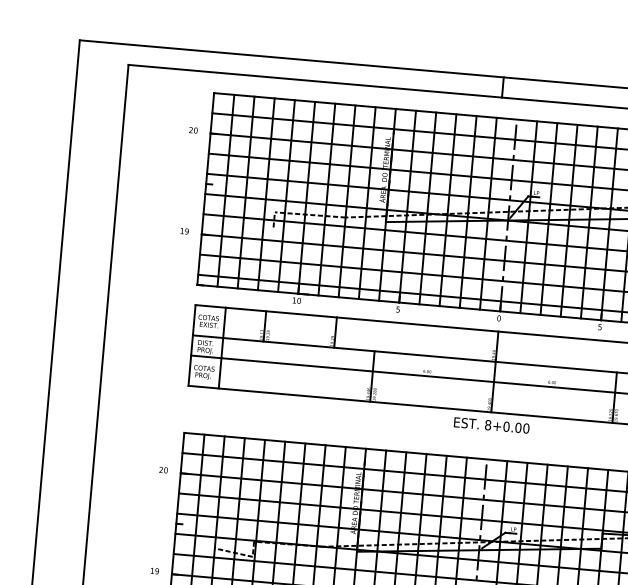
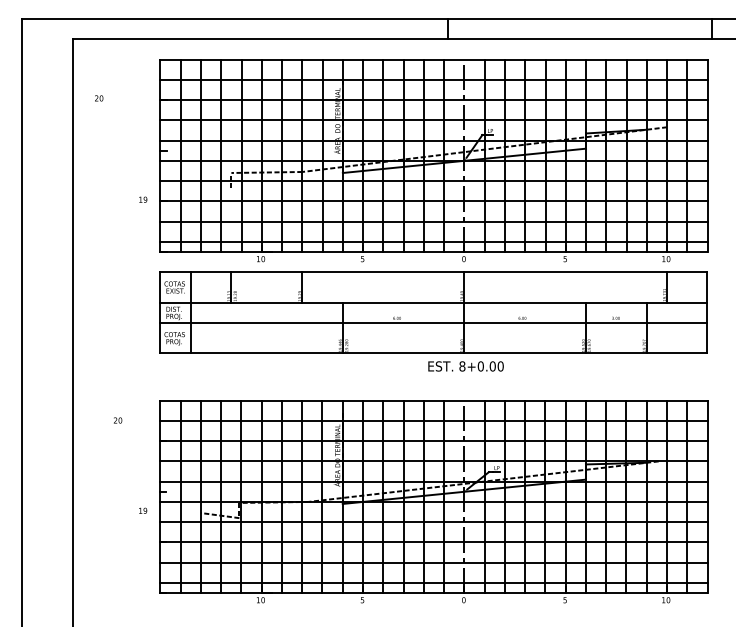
text: (193, 130) -> (99, 98), moved
text: (164, 470) -> (118, 420), moved
text: (155, 570) -> (143, 510), moved

